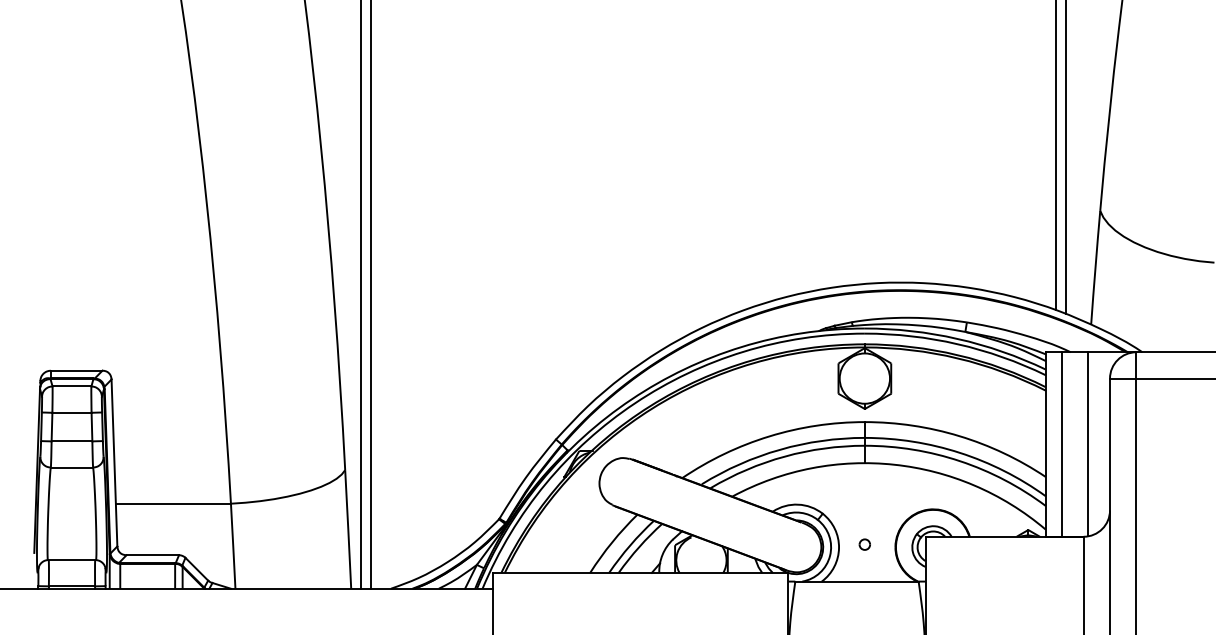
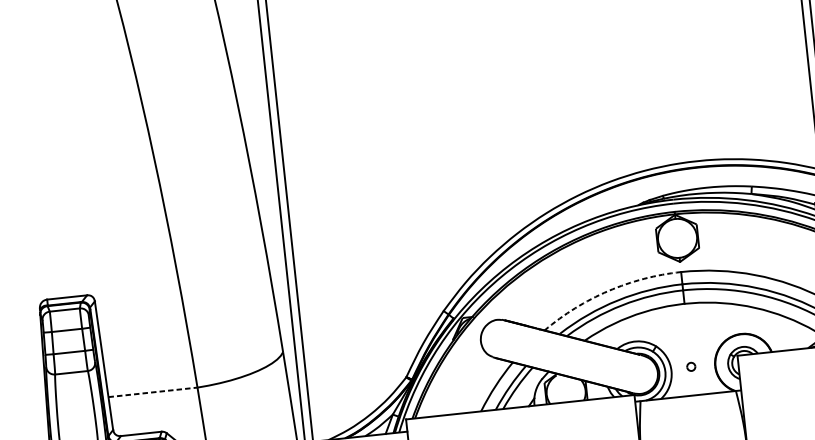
arc: (769, 436) -> (608, 291), solid -> dashed
line: (173, 503) -> (153, 392), solid -> dashed

